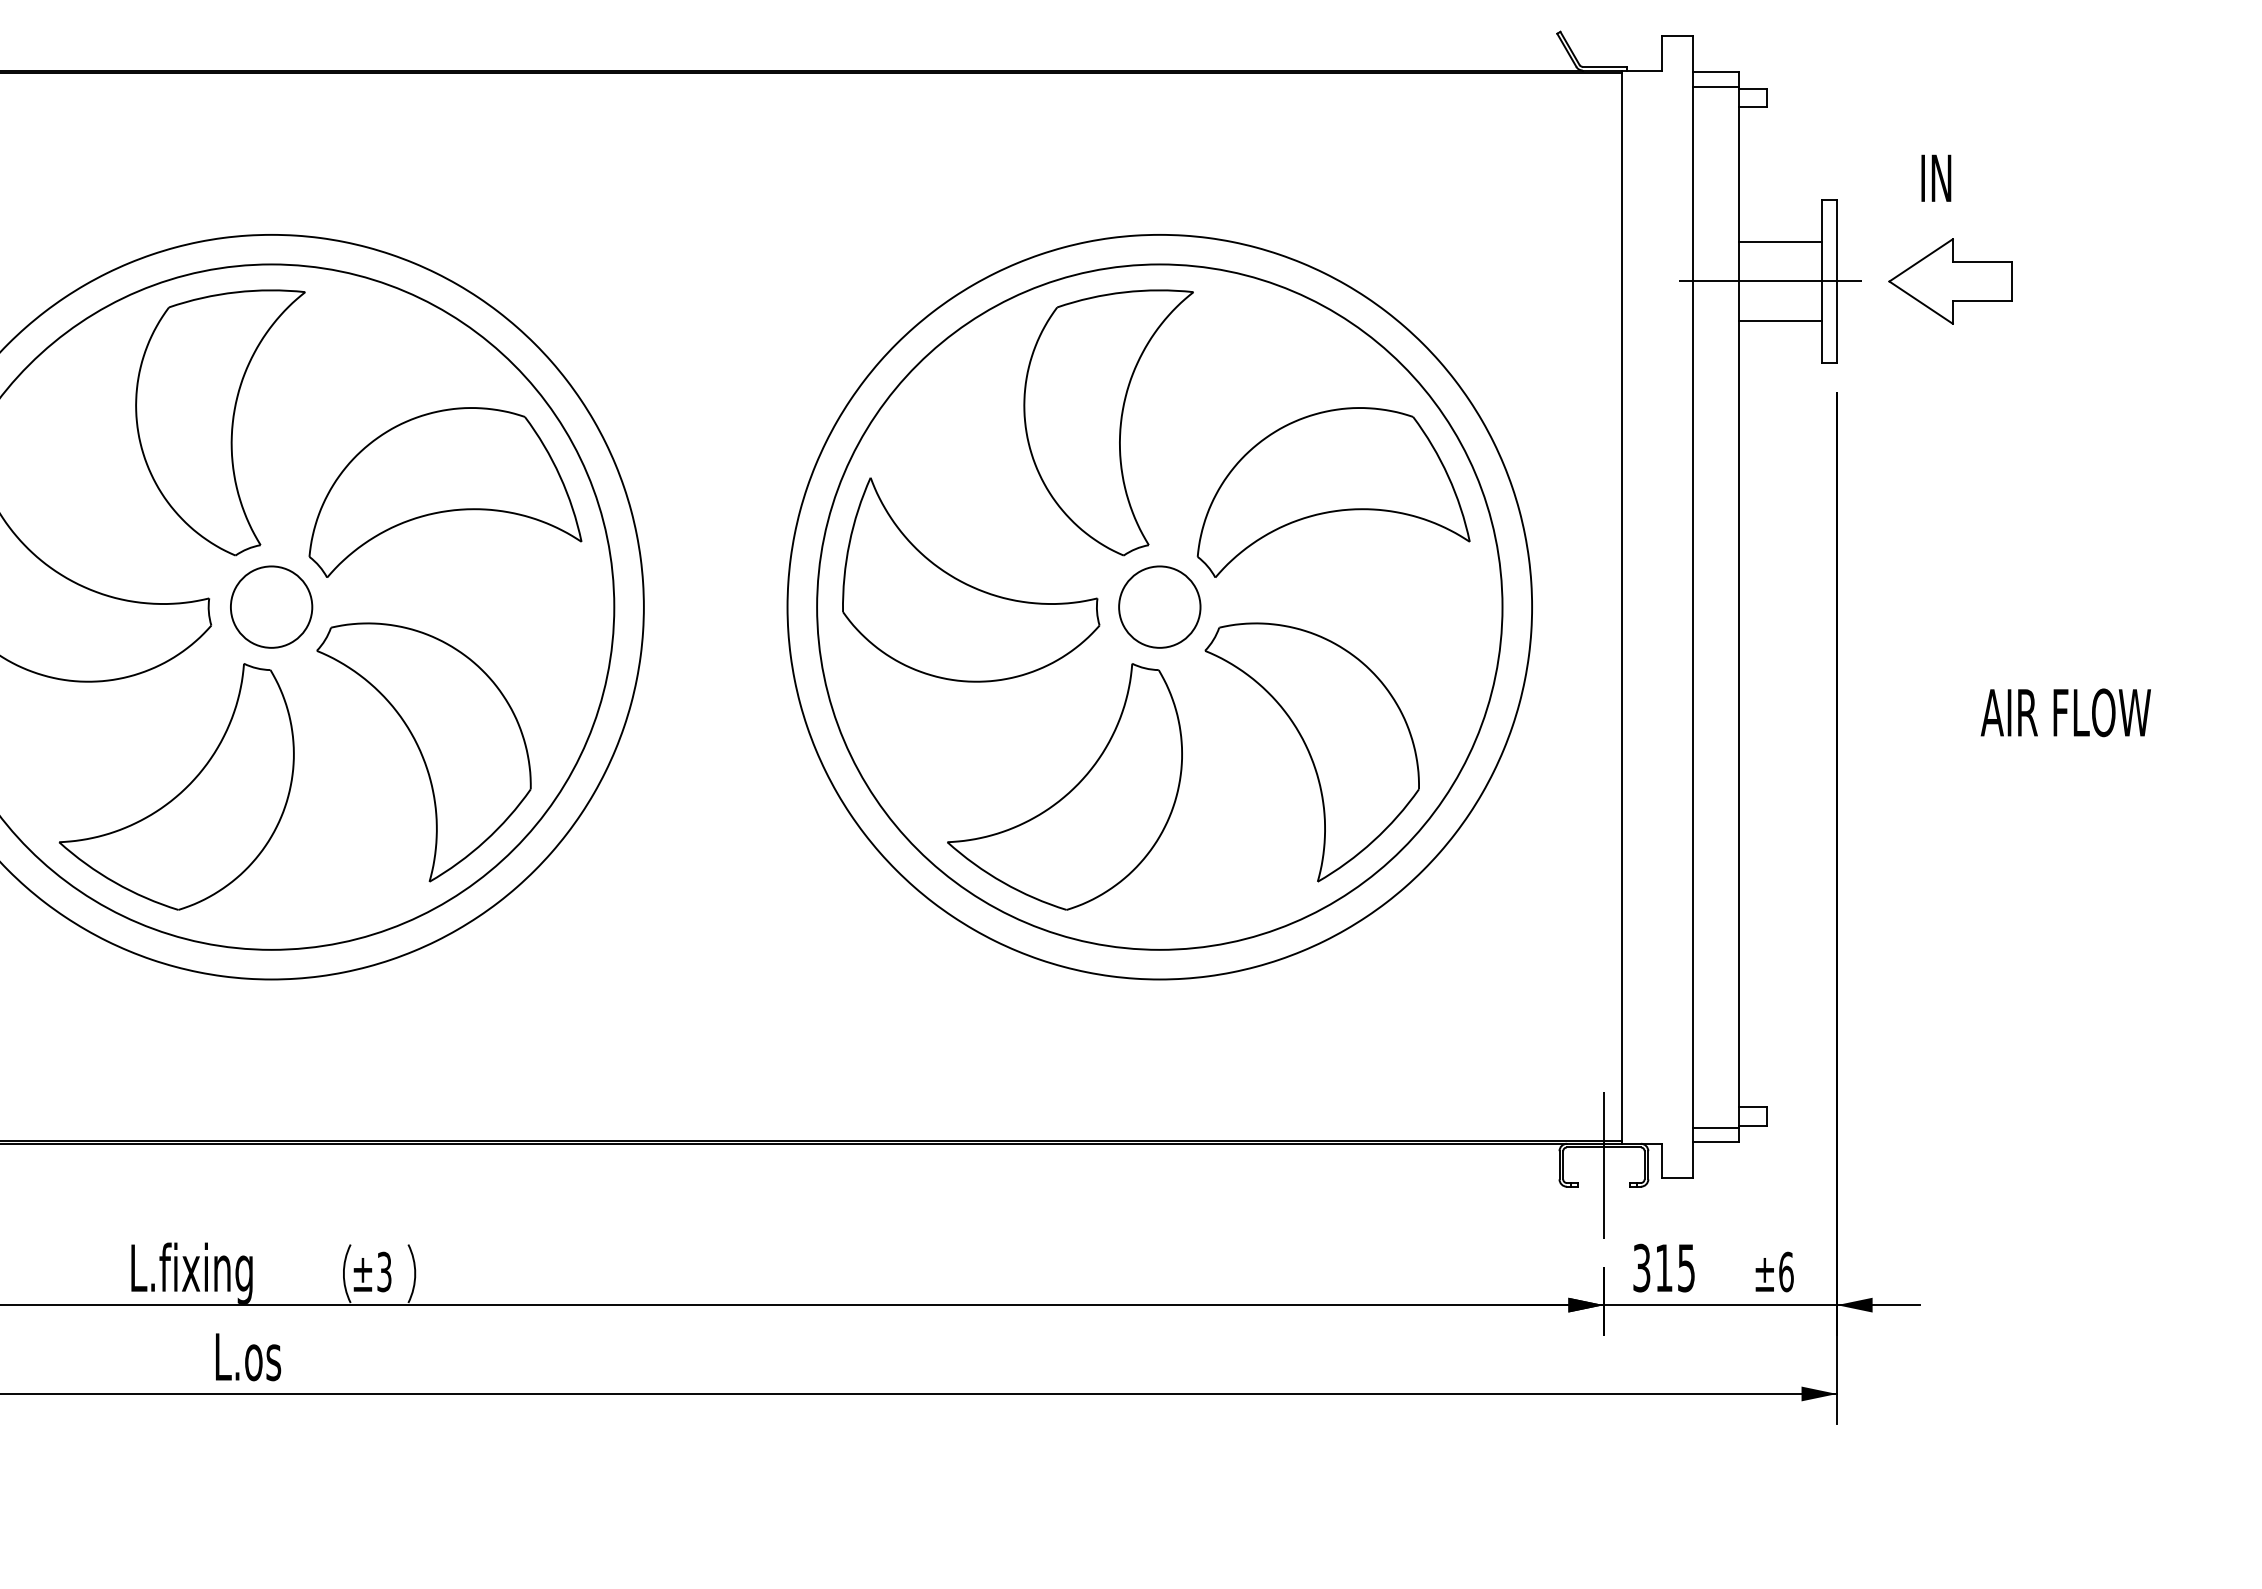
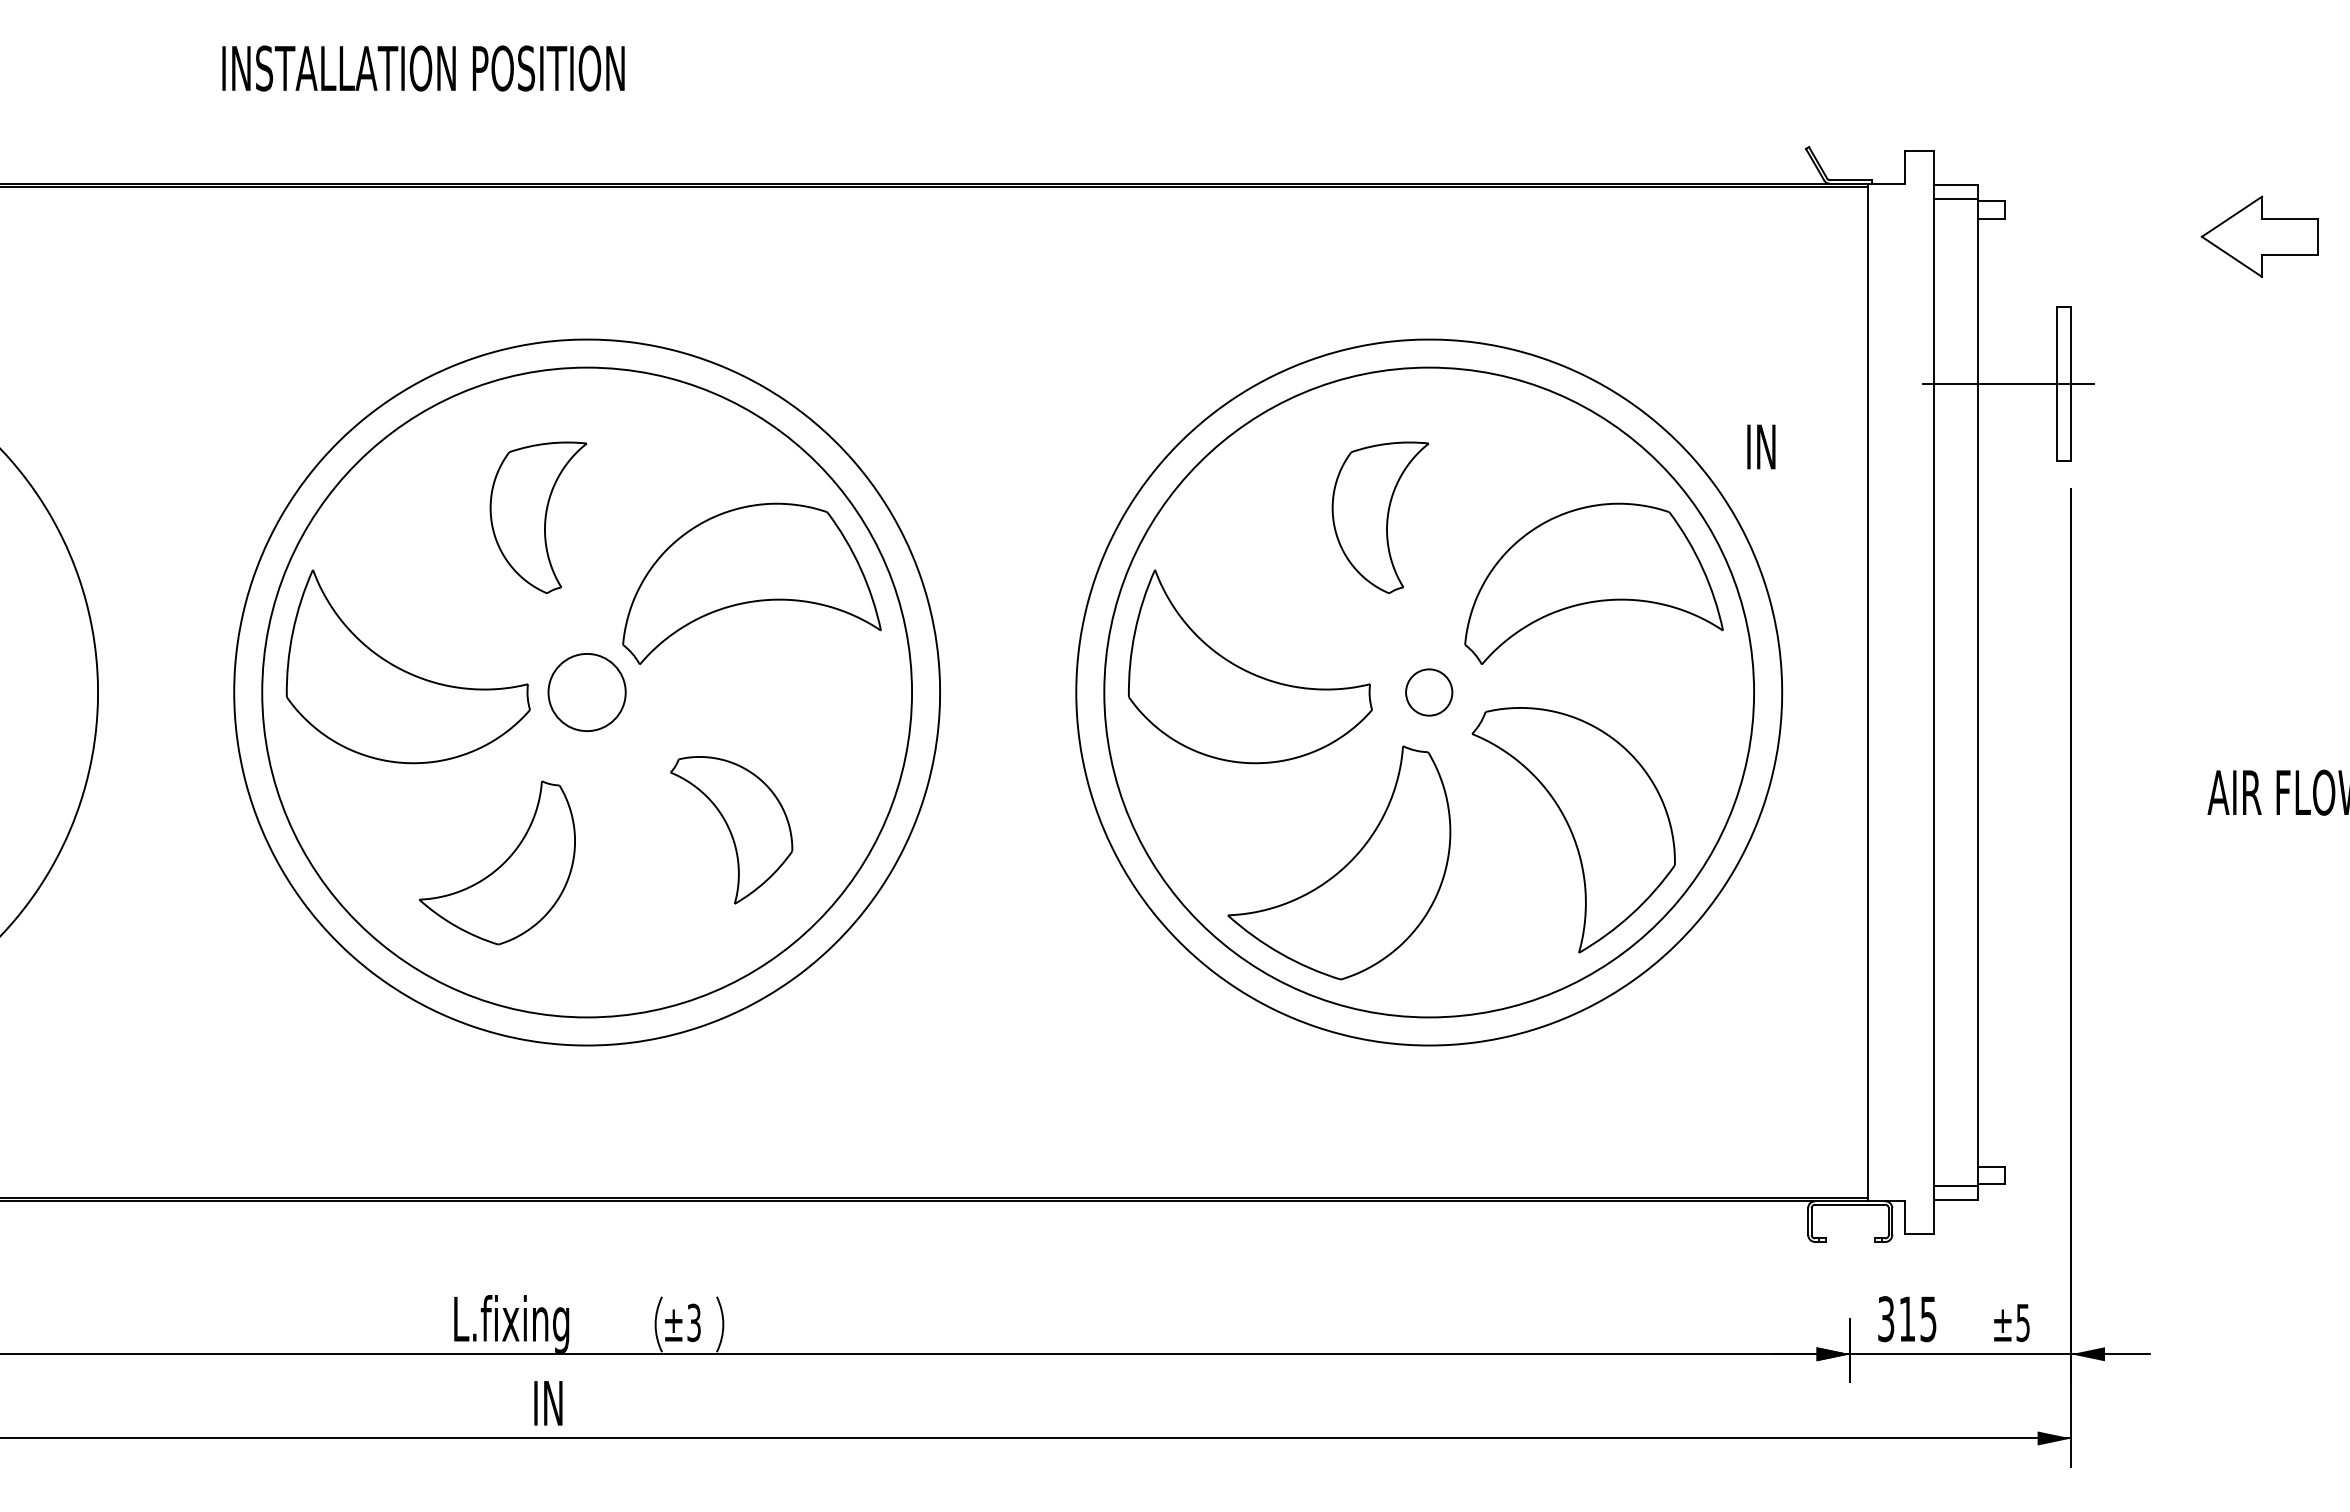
text: (1936, 177) -> (1761, 446), moved
line: (1780, 241) -> (2017, 345), removed
part: (1950, 281) -> (2259, 236), moved
line: (1780, 321) -> (2017, 421), removed
part: (220, 422) -> (538, 517), size x0.6
part: (1108, 422) -> (1380, 517), size x0.6
circle: (1159, 607) -> (1428, 692), size x0.6
part: (423, 752) -> (731, 830), size x0.6
part: (177, 786) -> (497, 862), size x0.7
line: (1604, 1165) -> (1850, 1221), removed
text: (1786, 1271) -> (2023, 1322), ±6 -> ±5
text: (249, 1357) -> (566, 1403), L.os -> IN

